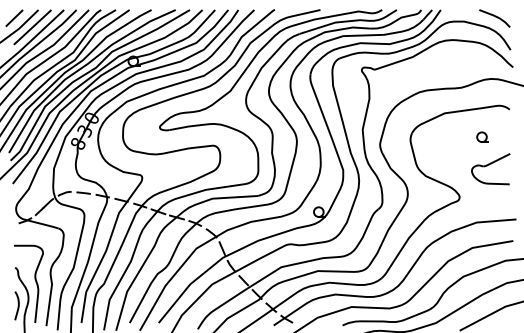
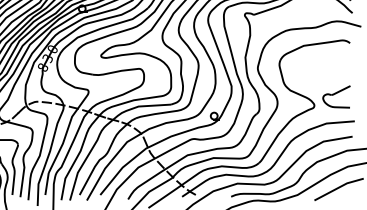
part: (482, 136) -> (330, 62), removed
part: (490, 169) -> (336, 97), moved

